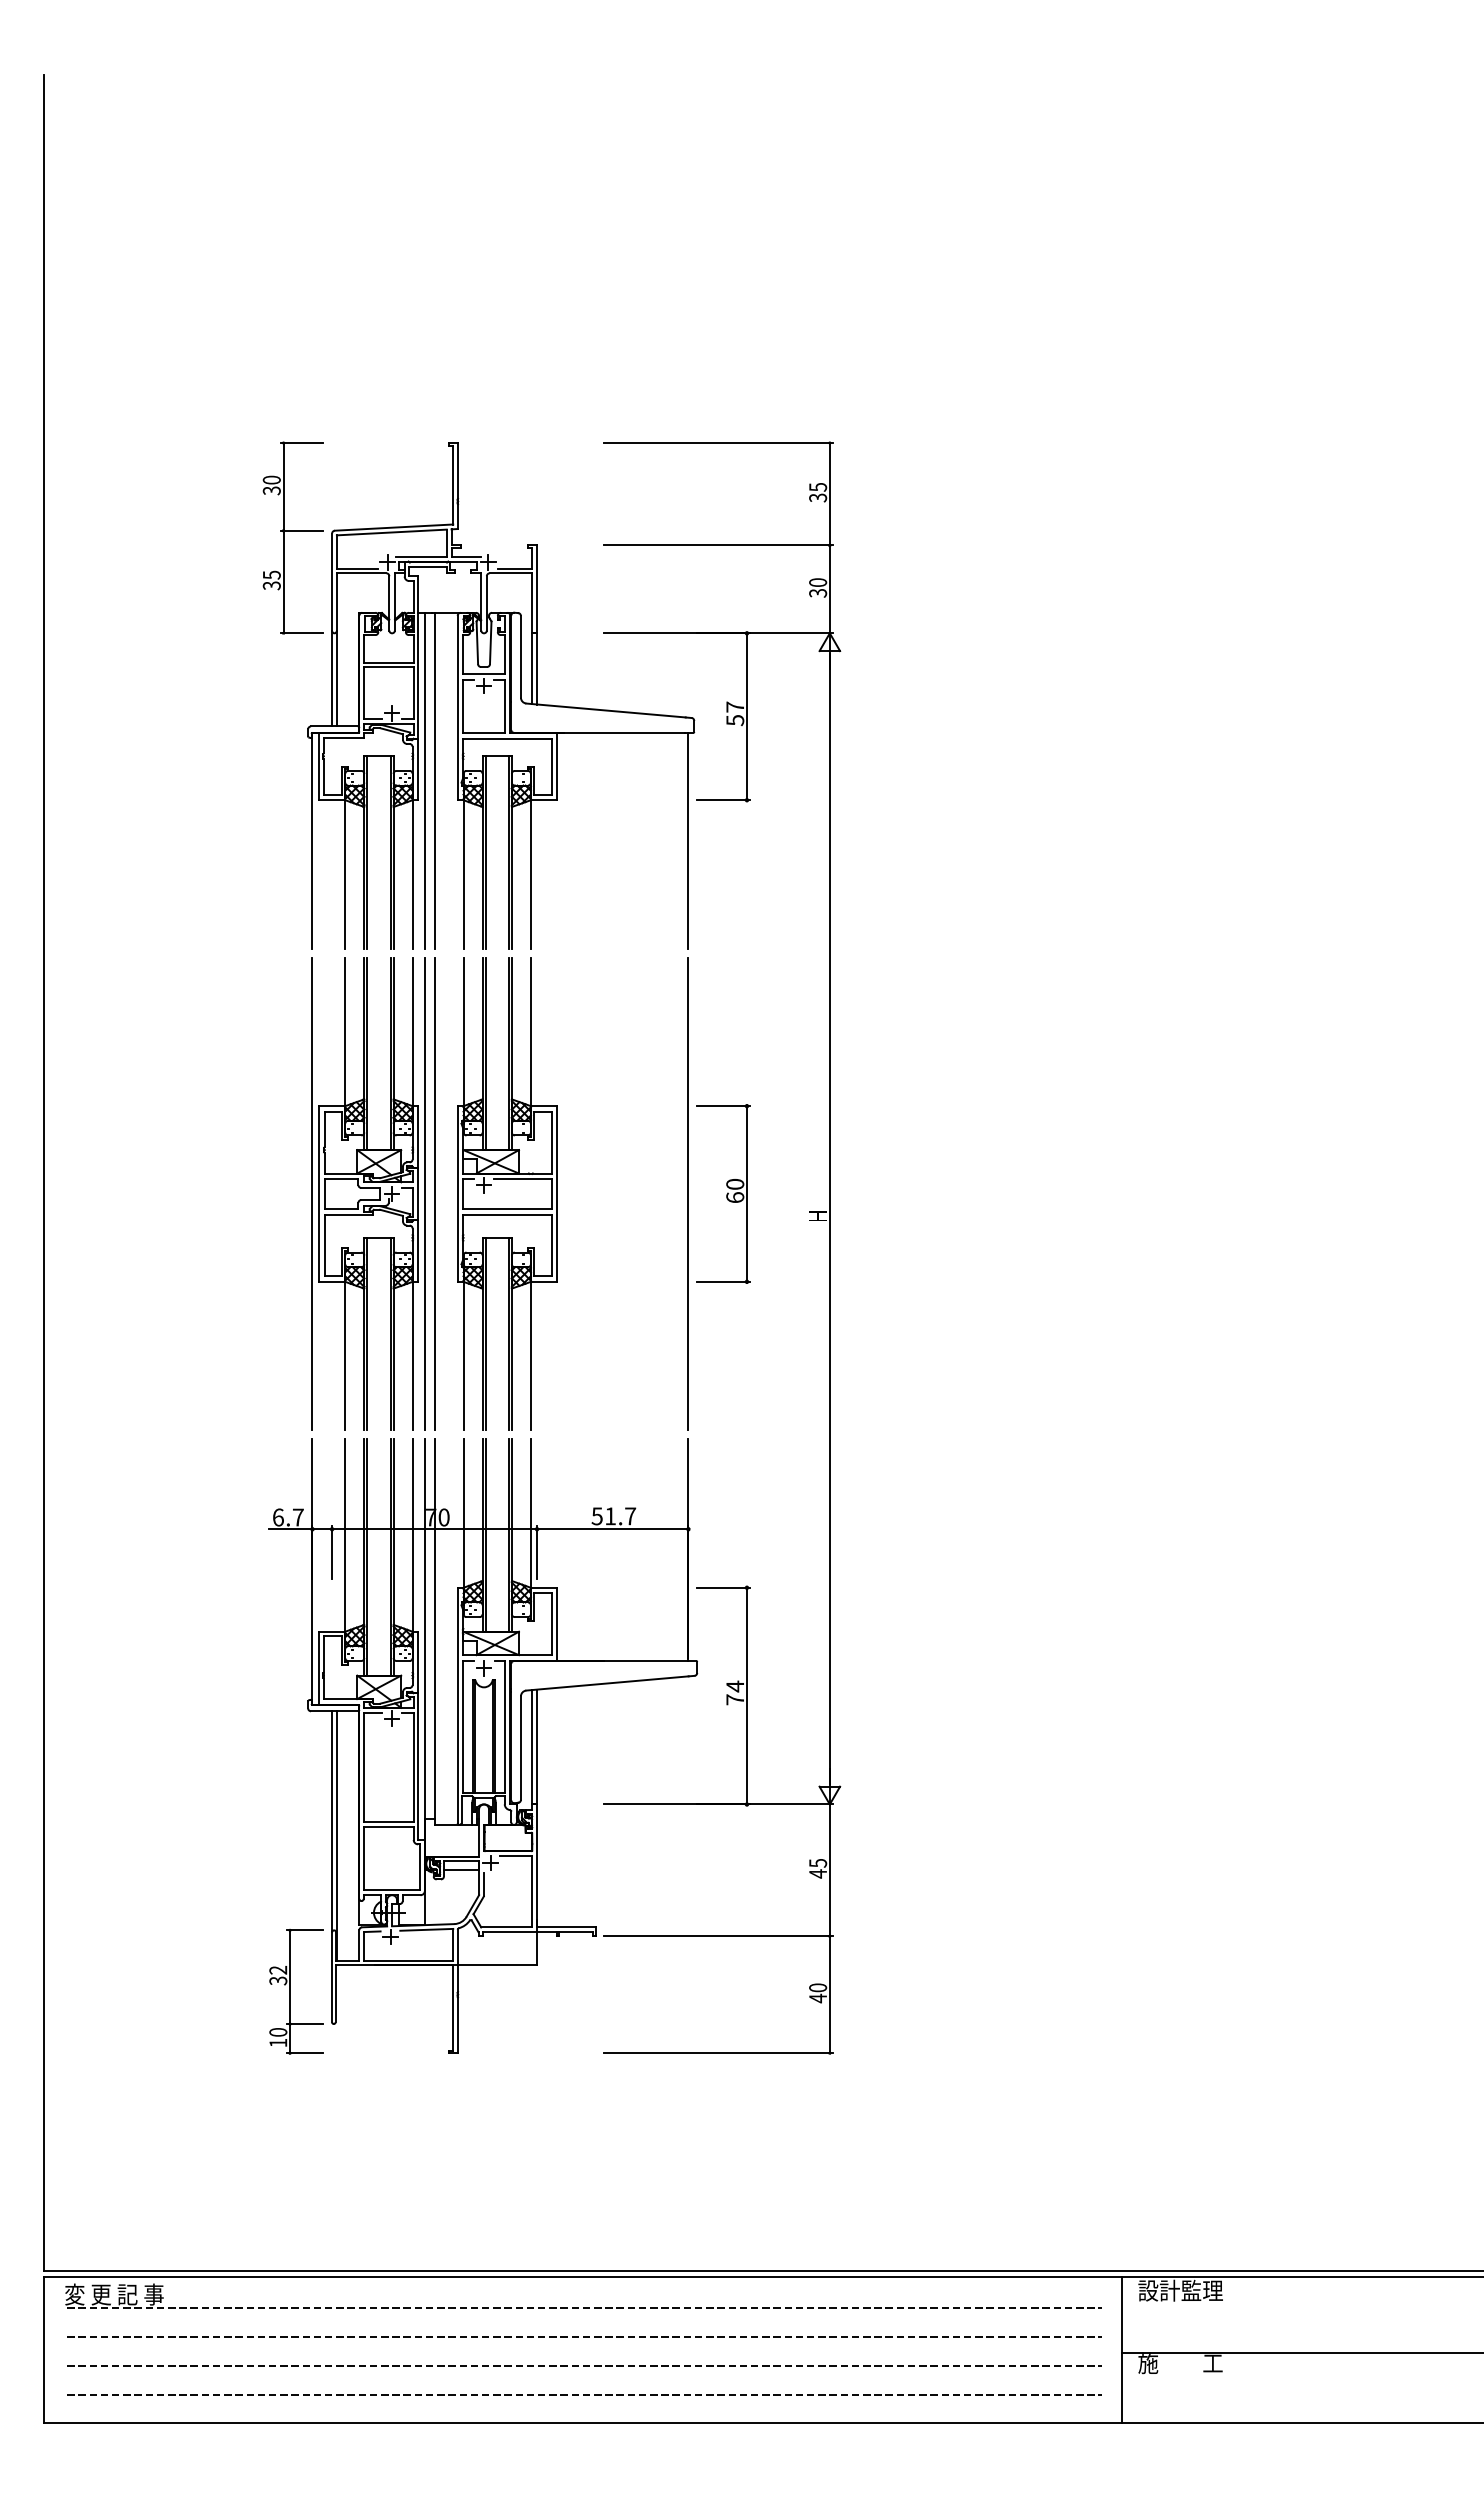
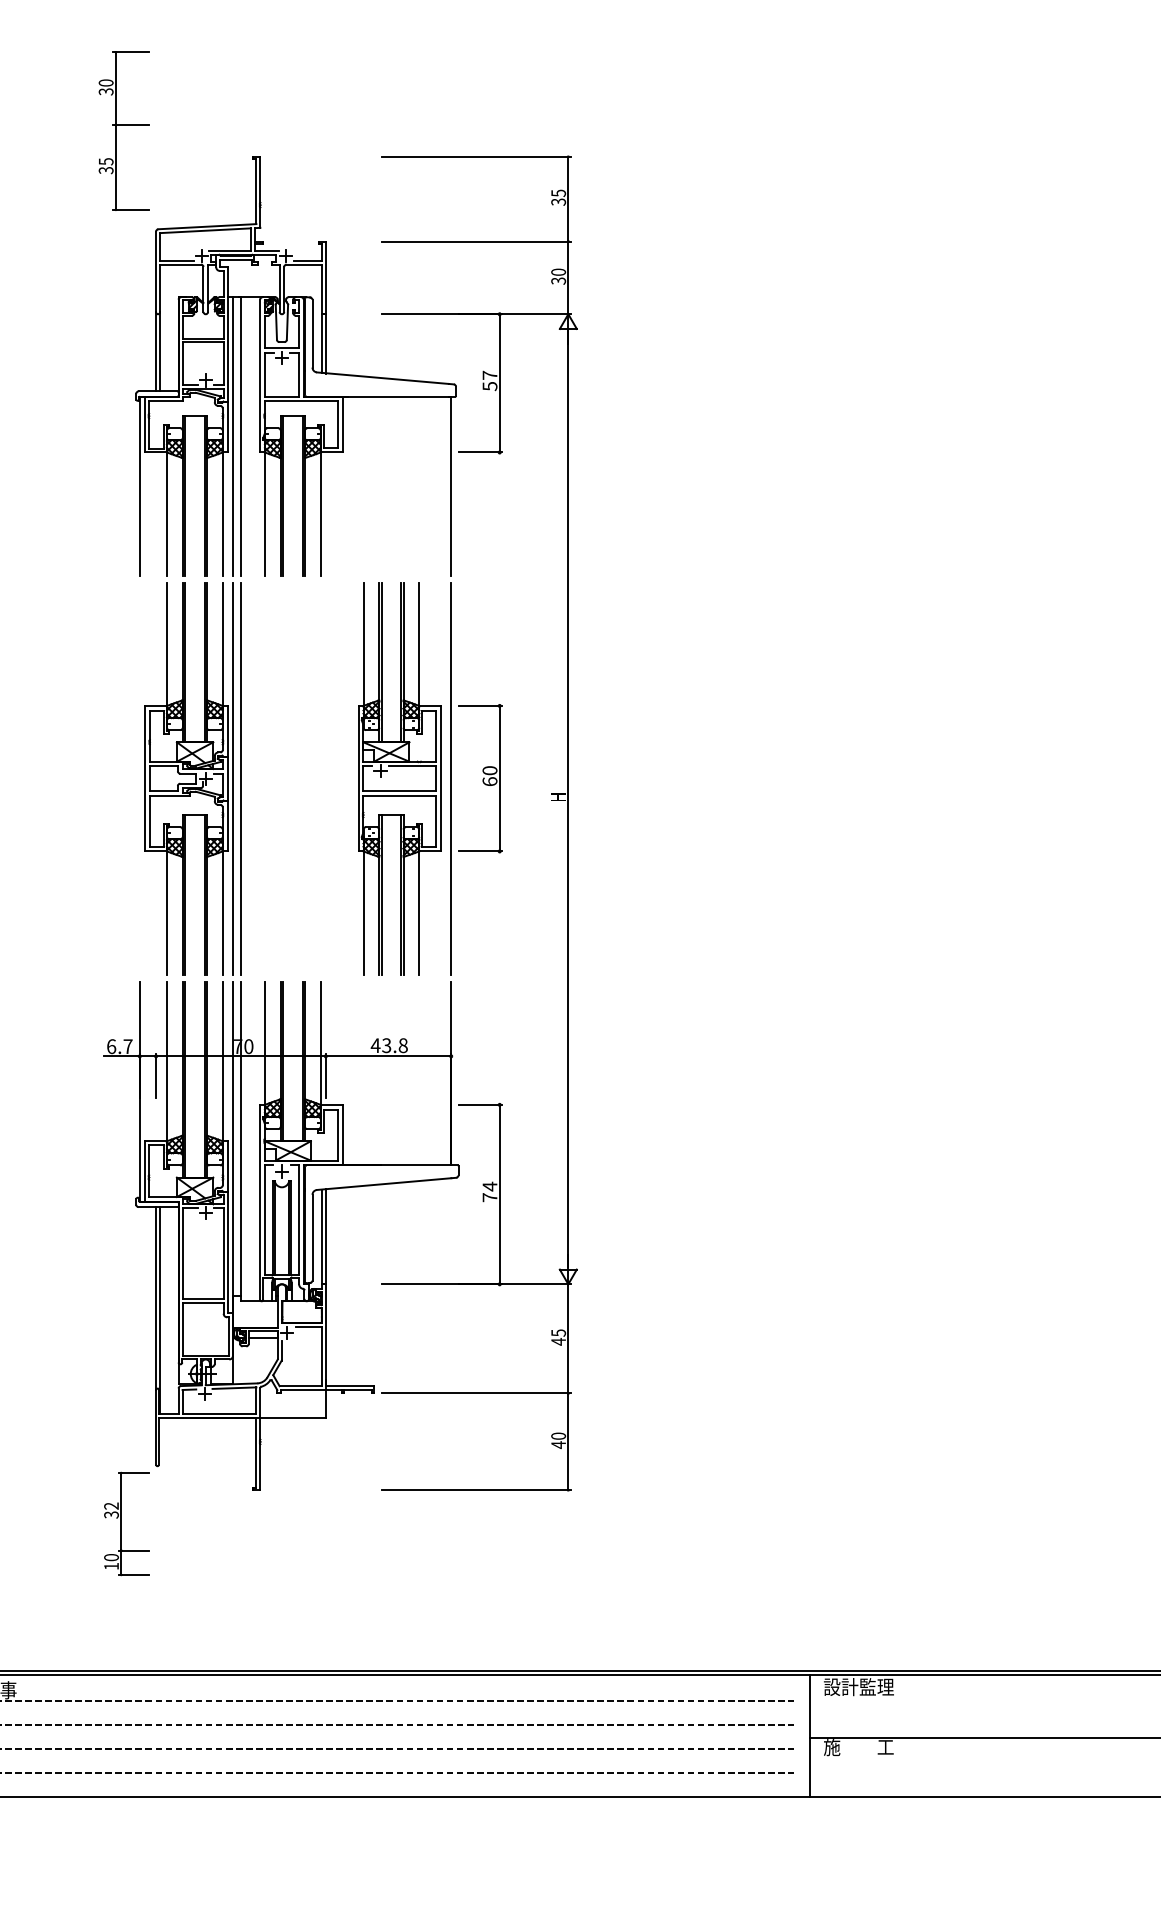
part: (292, 537) -> (123, 130), moved
line: (312, 1193) -> (139, 778), removed
part: (507, 1193) -> (399, 778), moved
text: (613, 1516) -> (389, 1045), 51.7 -> 43.8
part: (296, 1991) -> (126, 1523), moved

